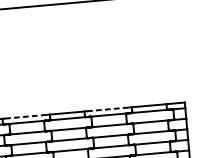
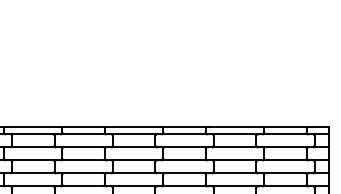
line: (108, 109) -> (235, 127), dashed -> solid
line: (26, 116) -> (134, 127), dashed -> solid

